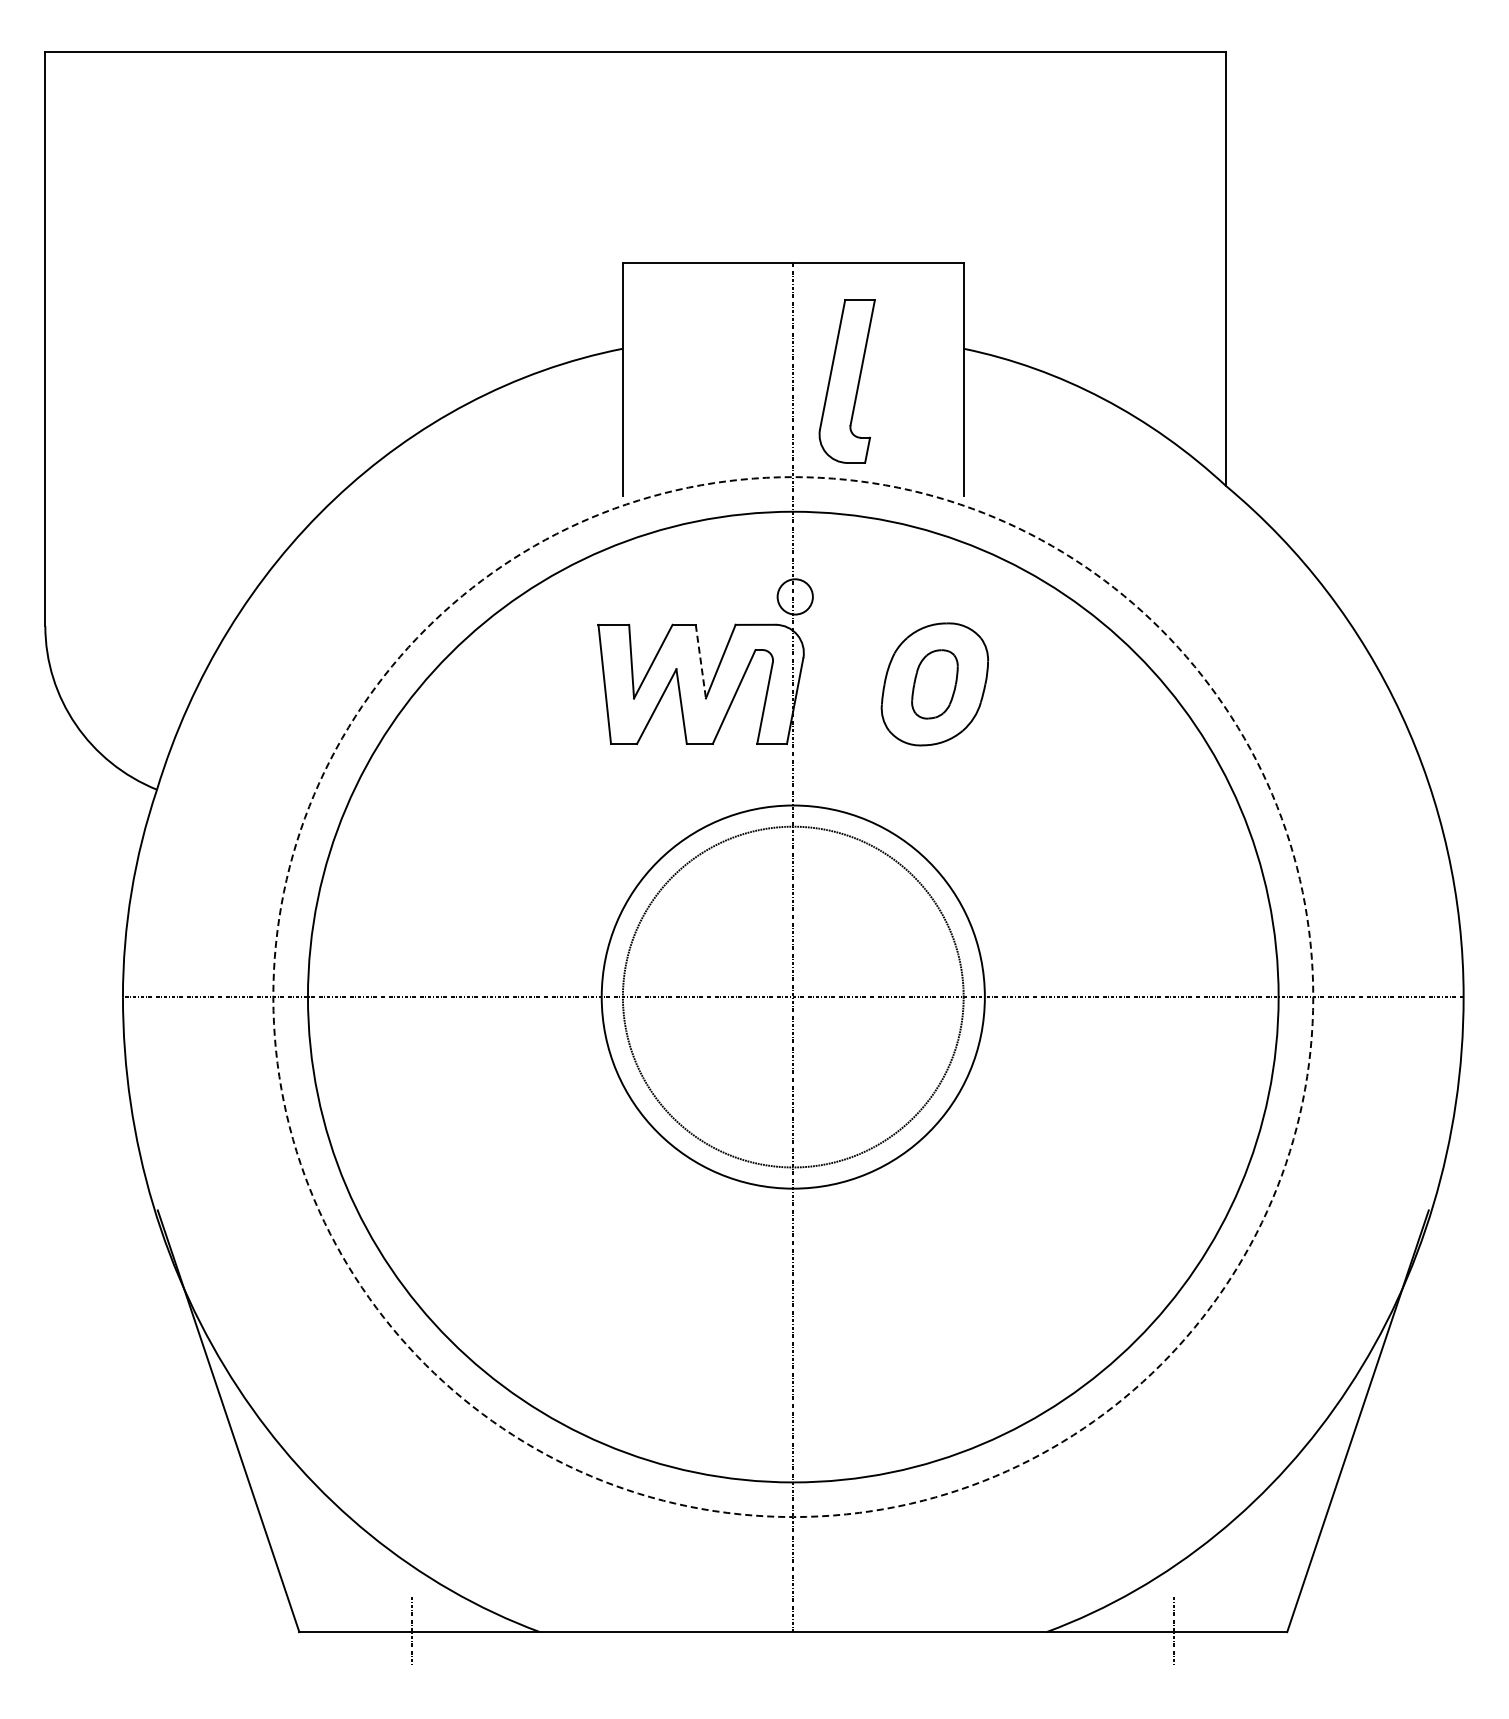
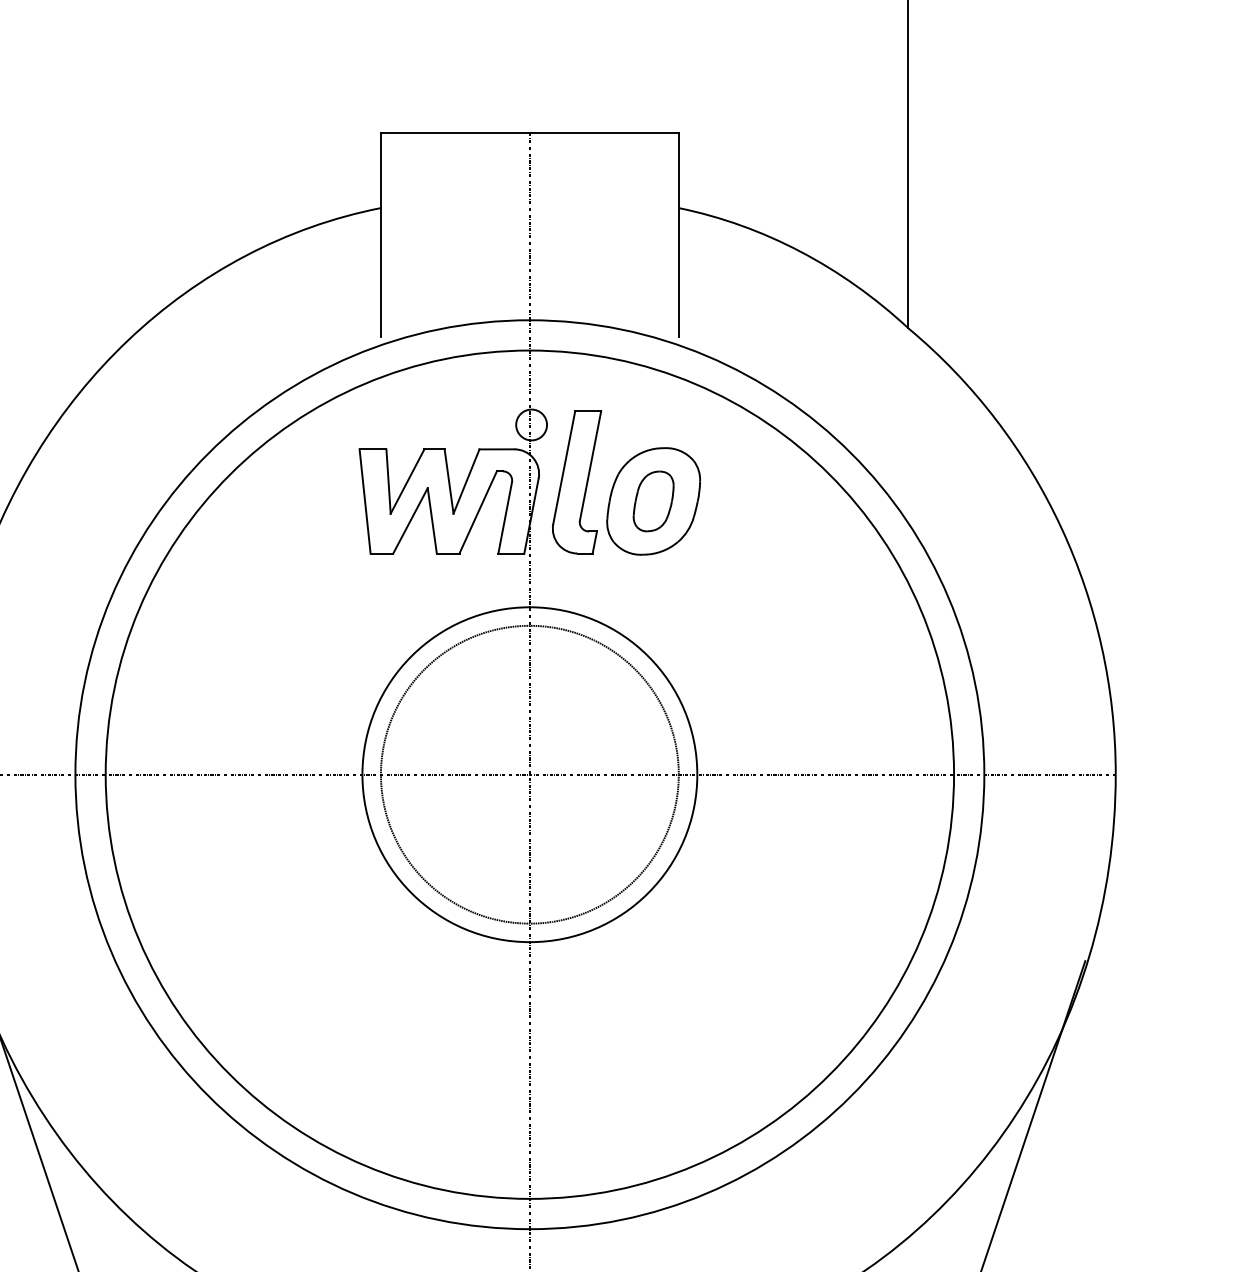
part: (846, 381) -> (576, 482), moved
line: (700, 662) -> (448, 482), dashed -> solid
circle: (793, 997) -> (530, 775), dashed -> solid

